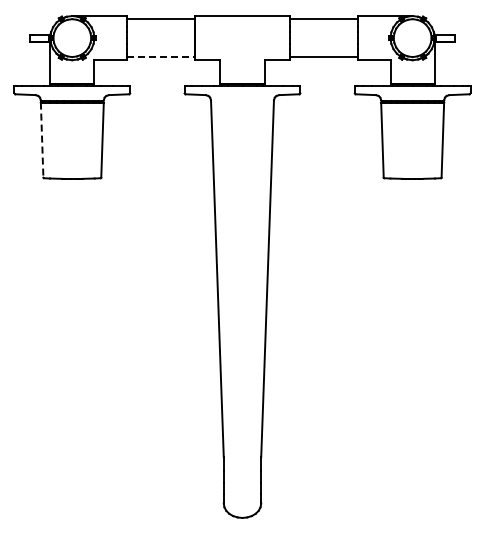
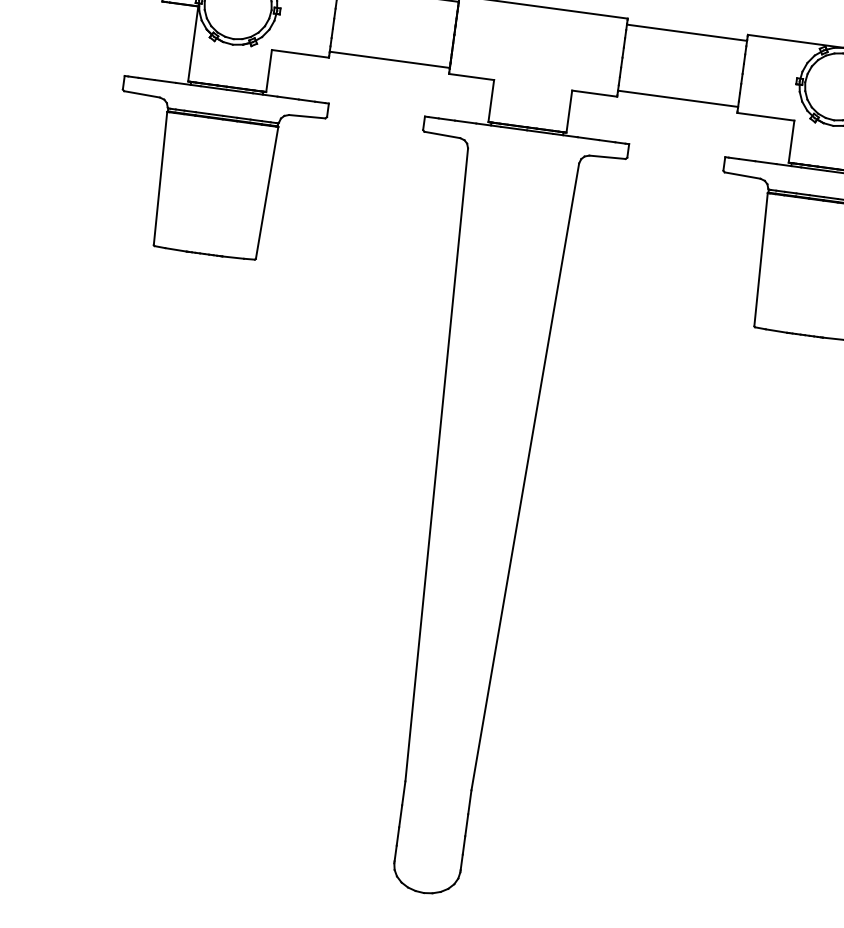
line: (161, 56) -> (391, 59), dashed -> solid
line: (42, 140) -> (161, 179), dashed -> solid

